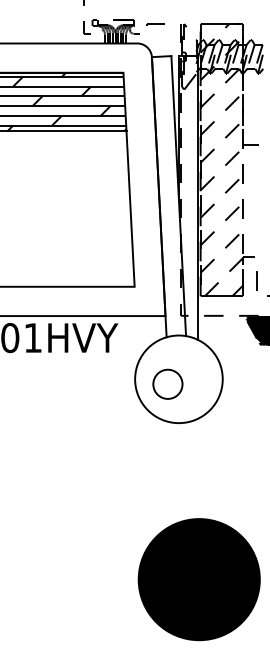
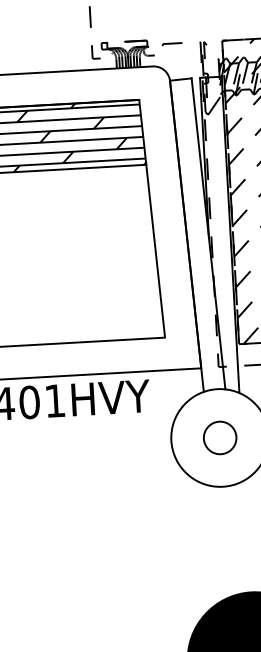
circle: (167, 383) -> (219, 437), moved

